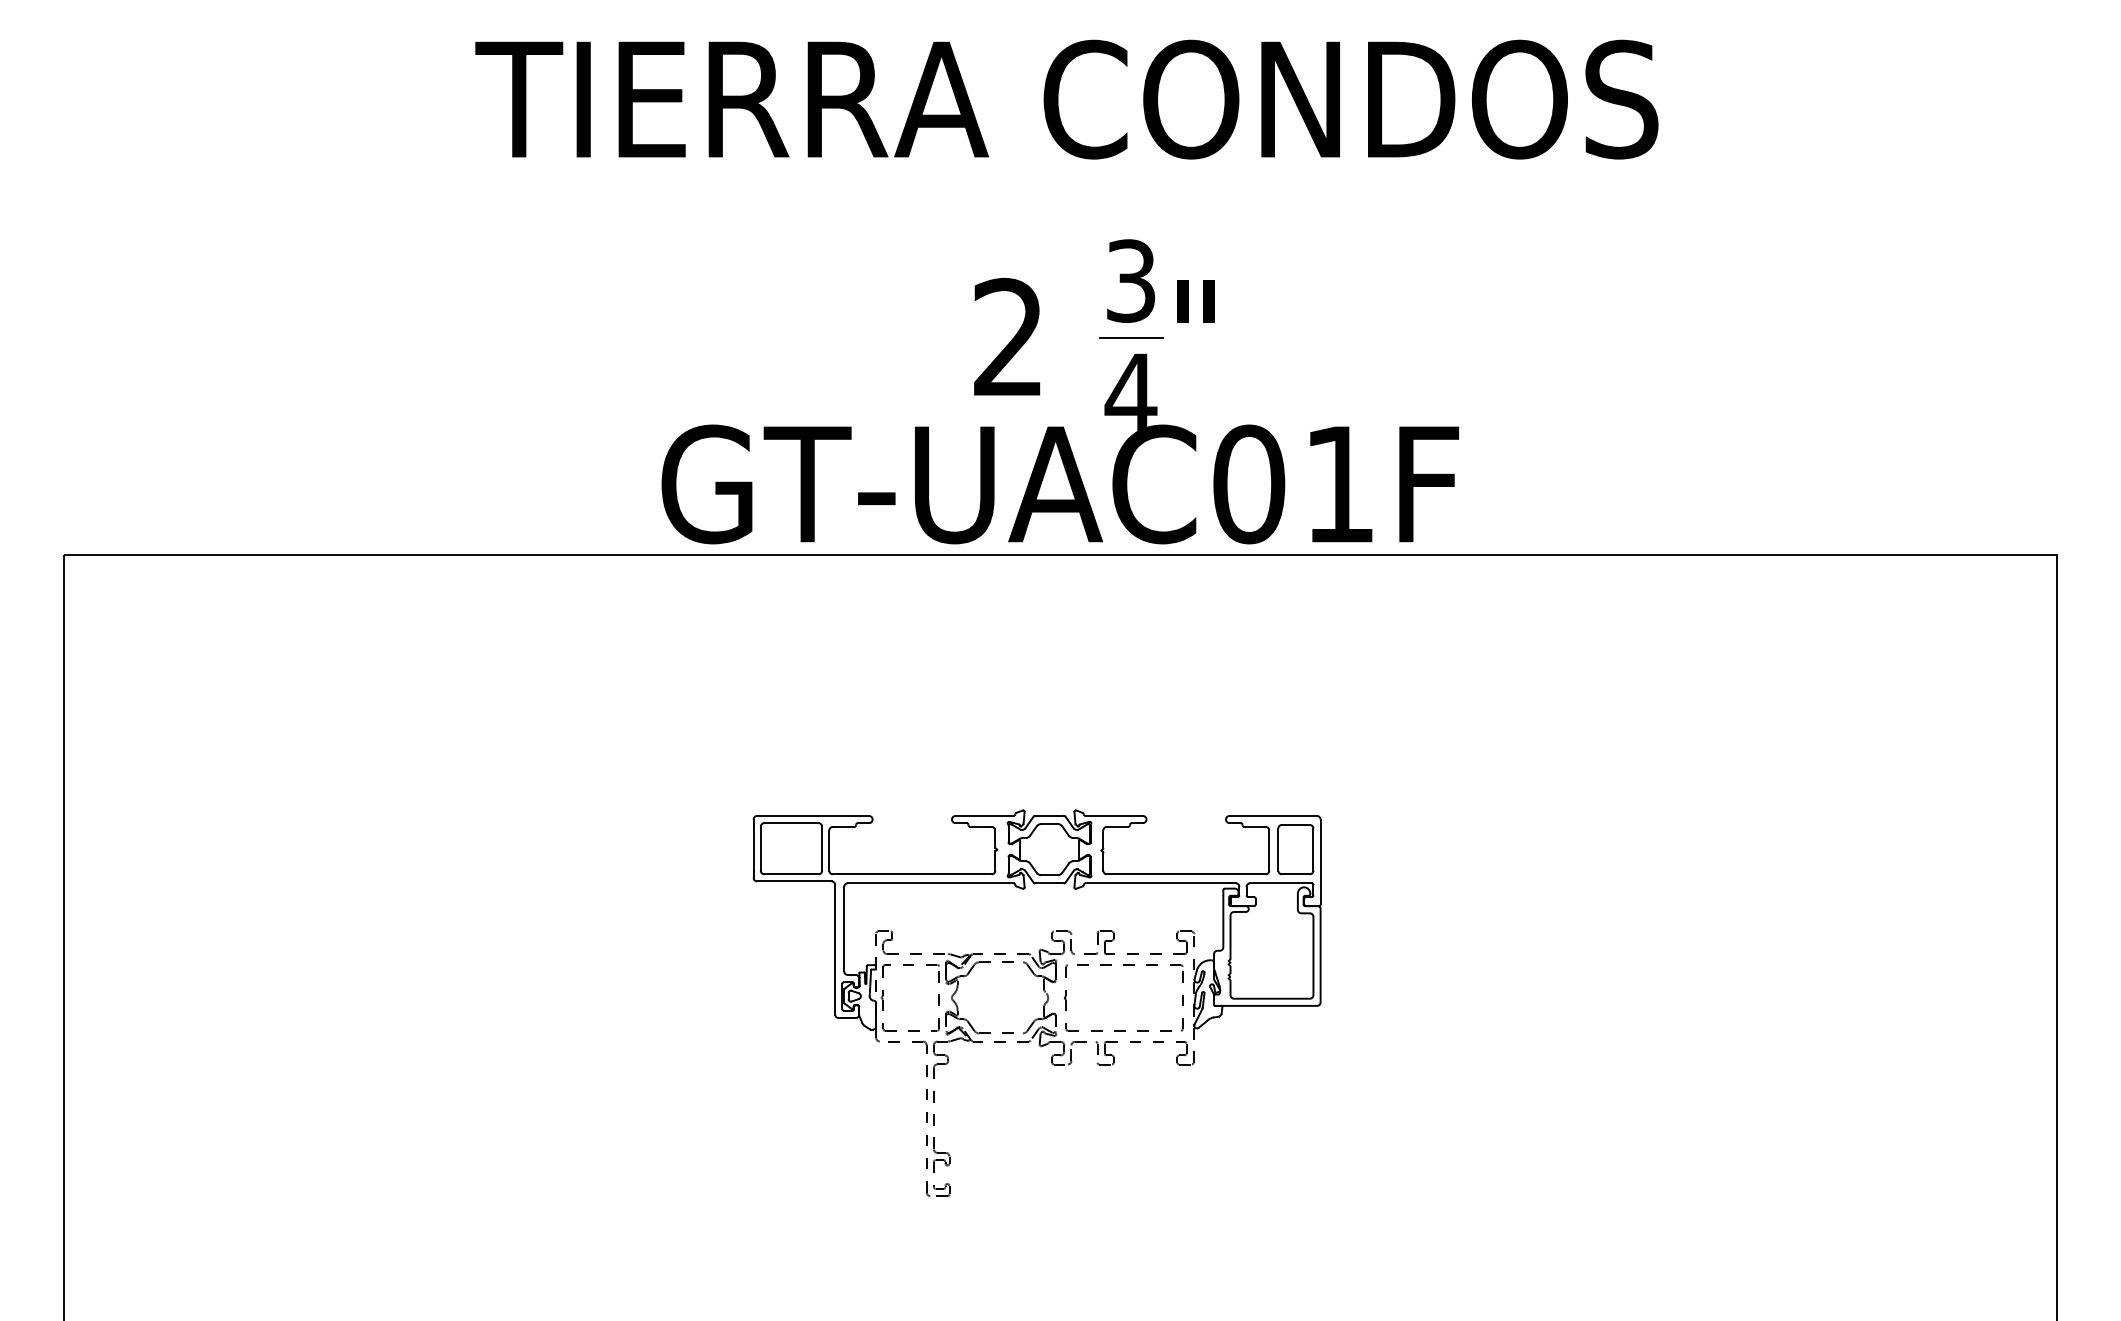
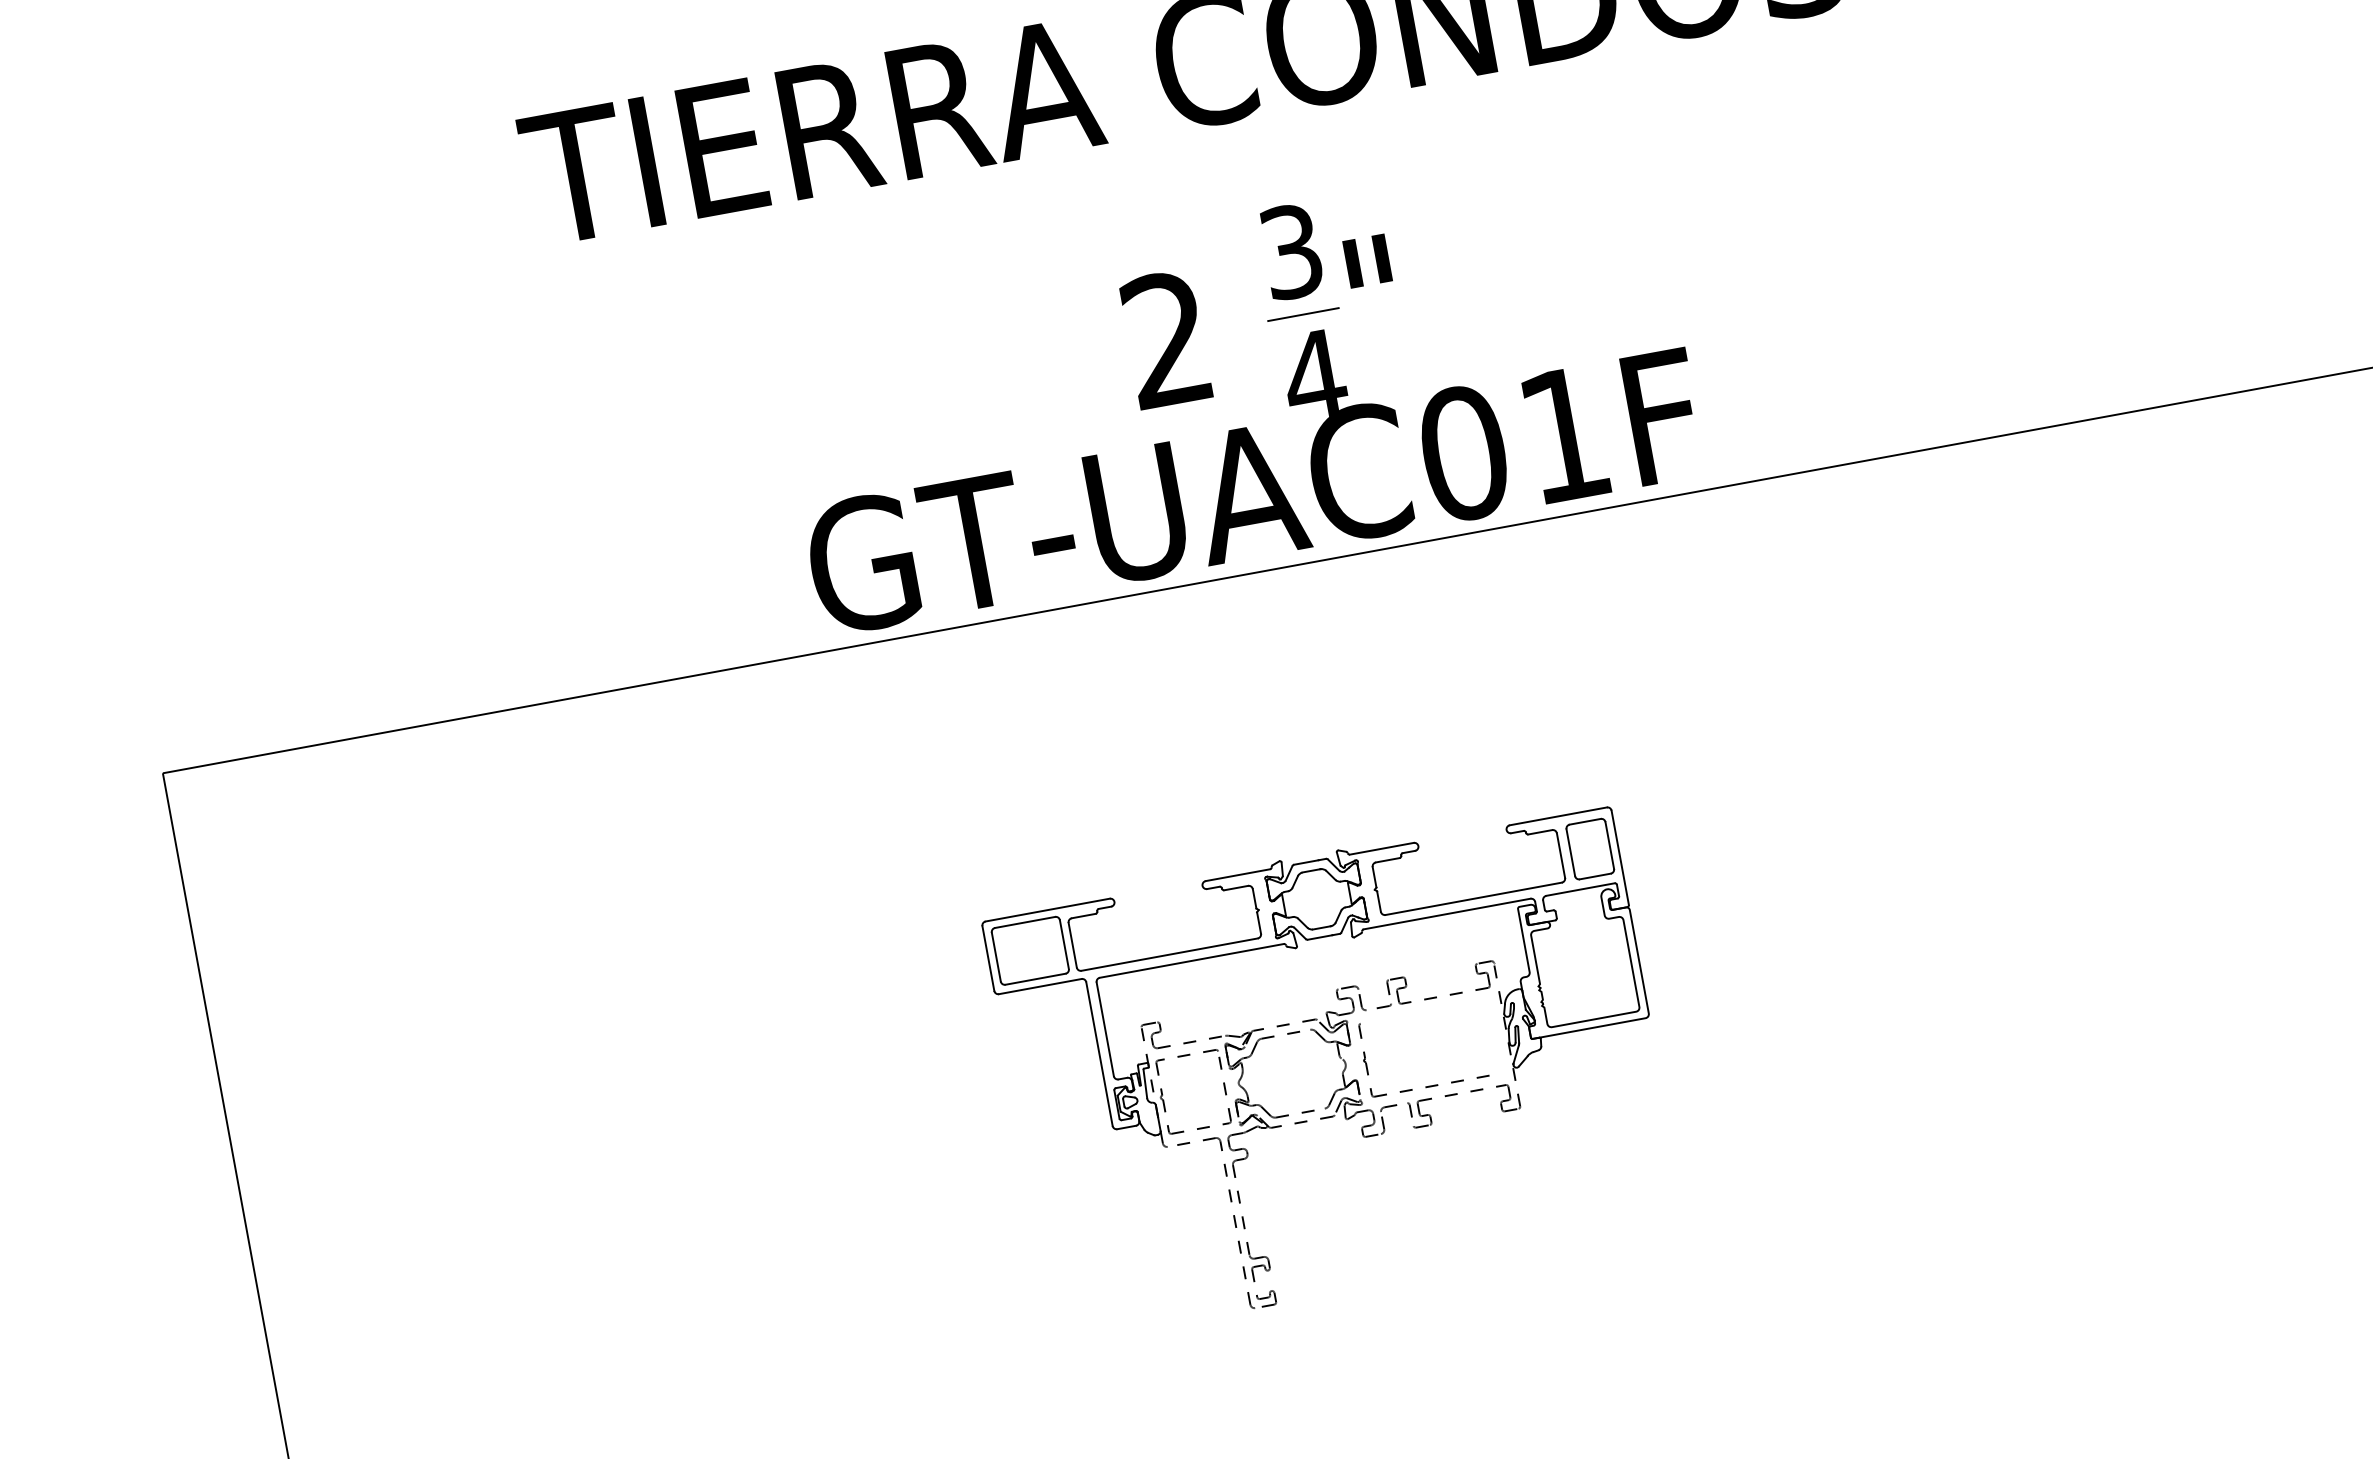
part: (1130, 965) -> (1430, 1011), removed

